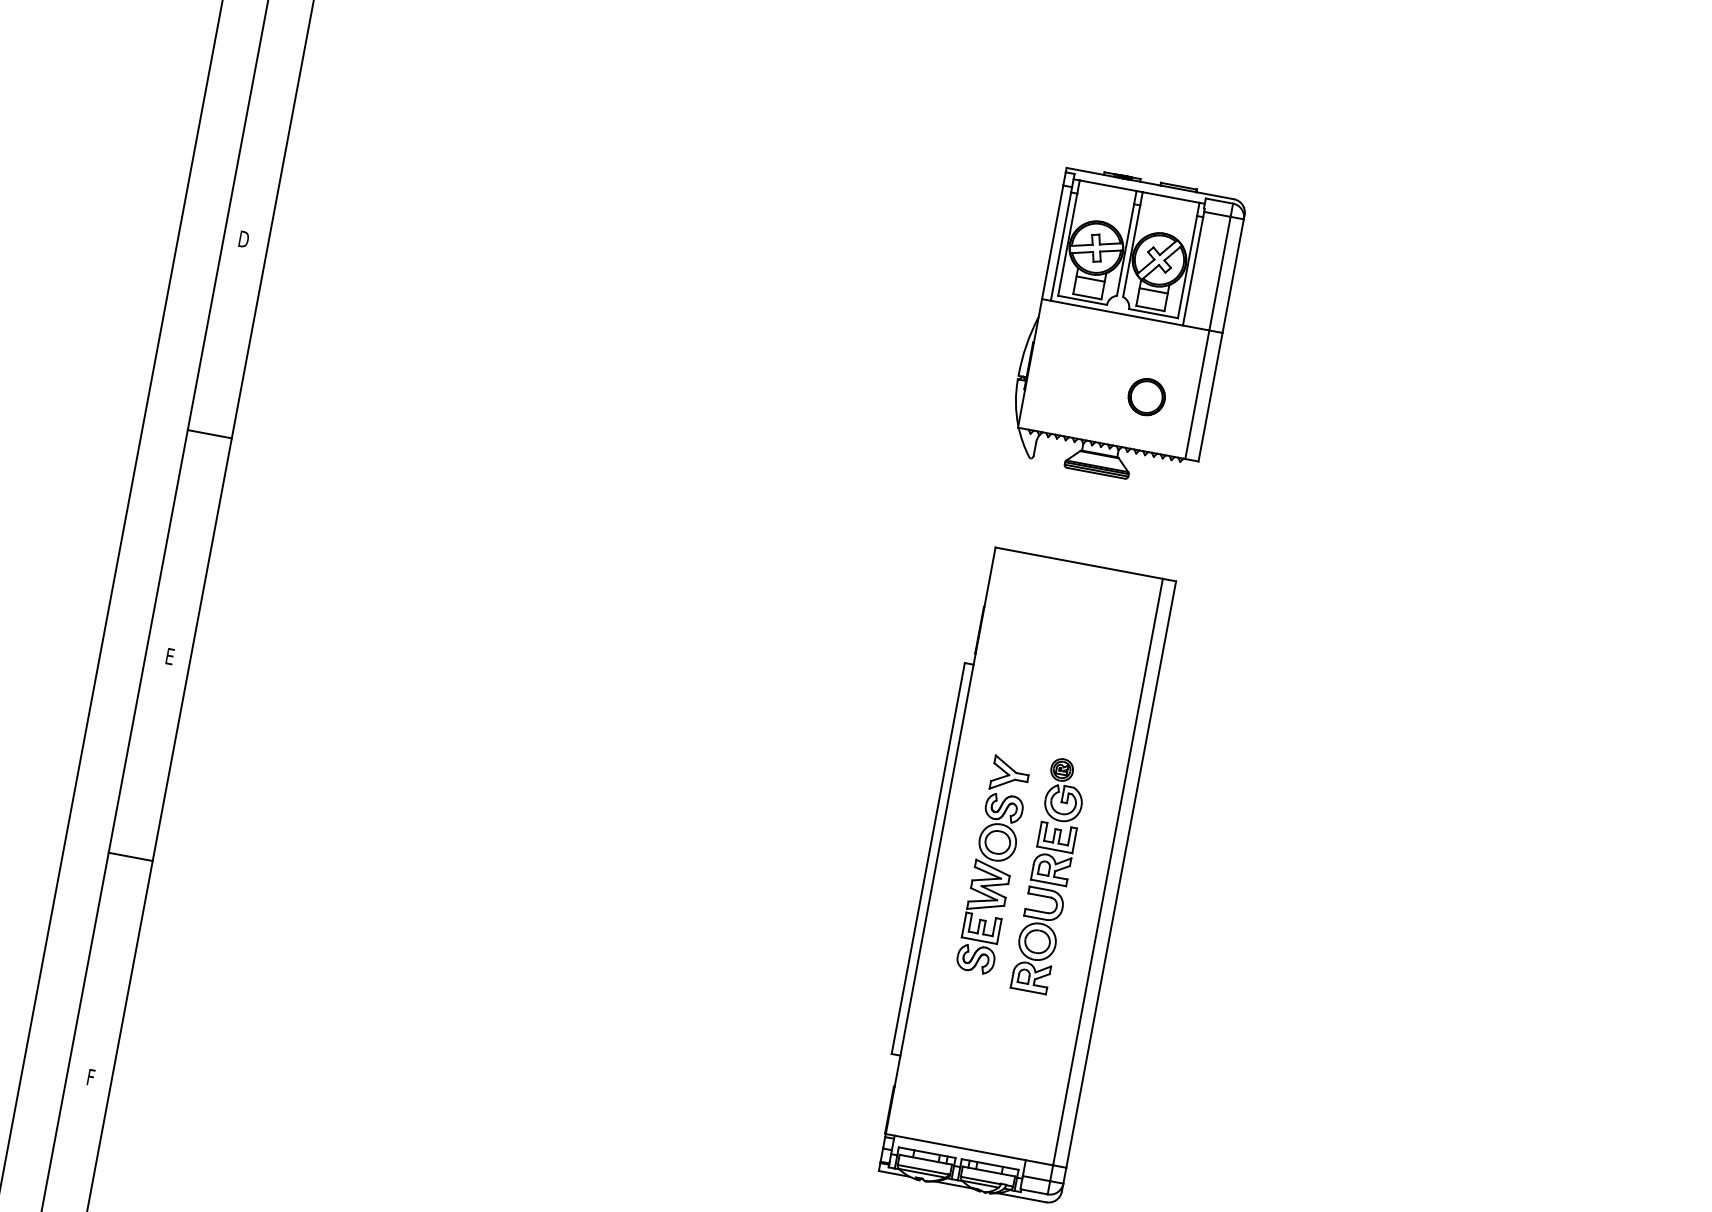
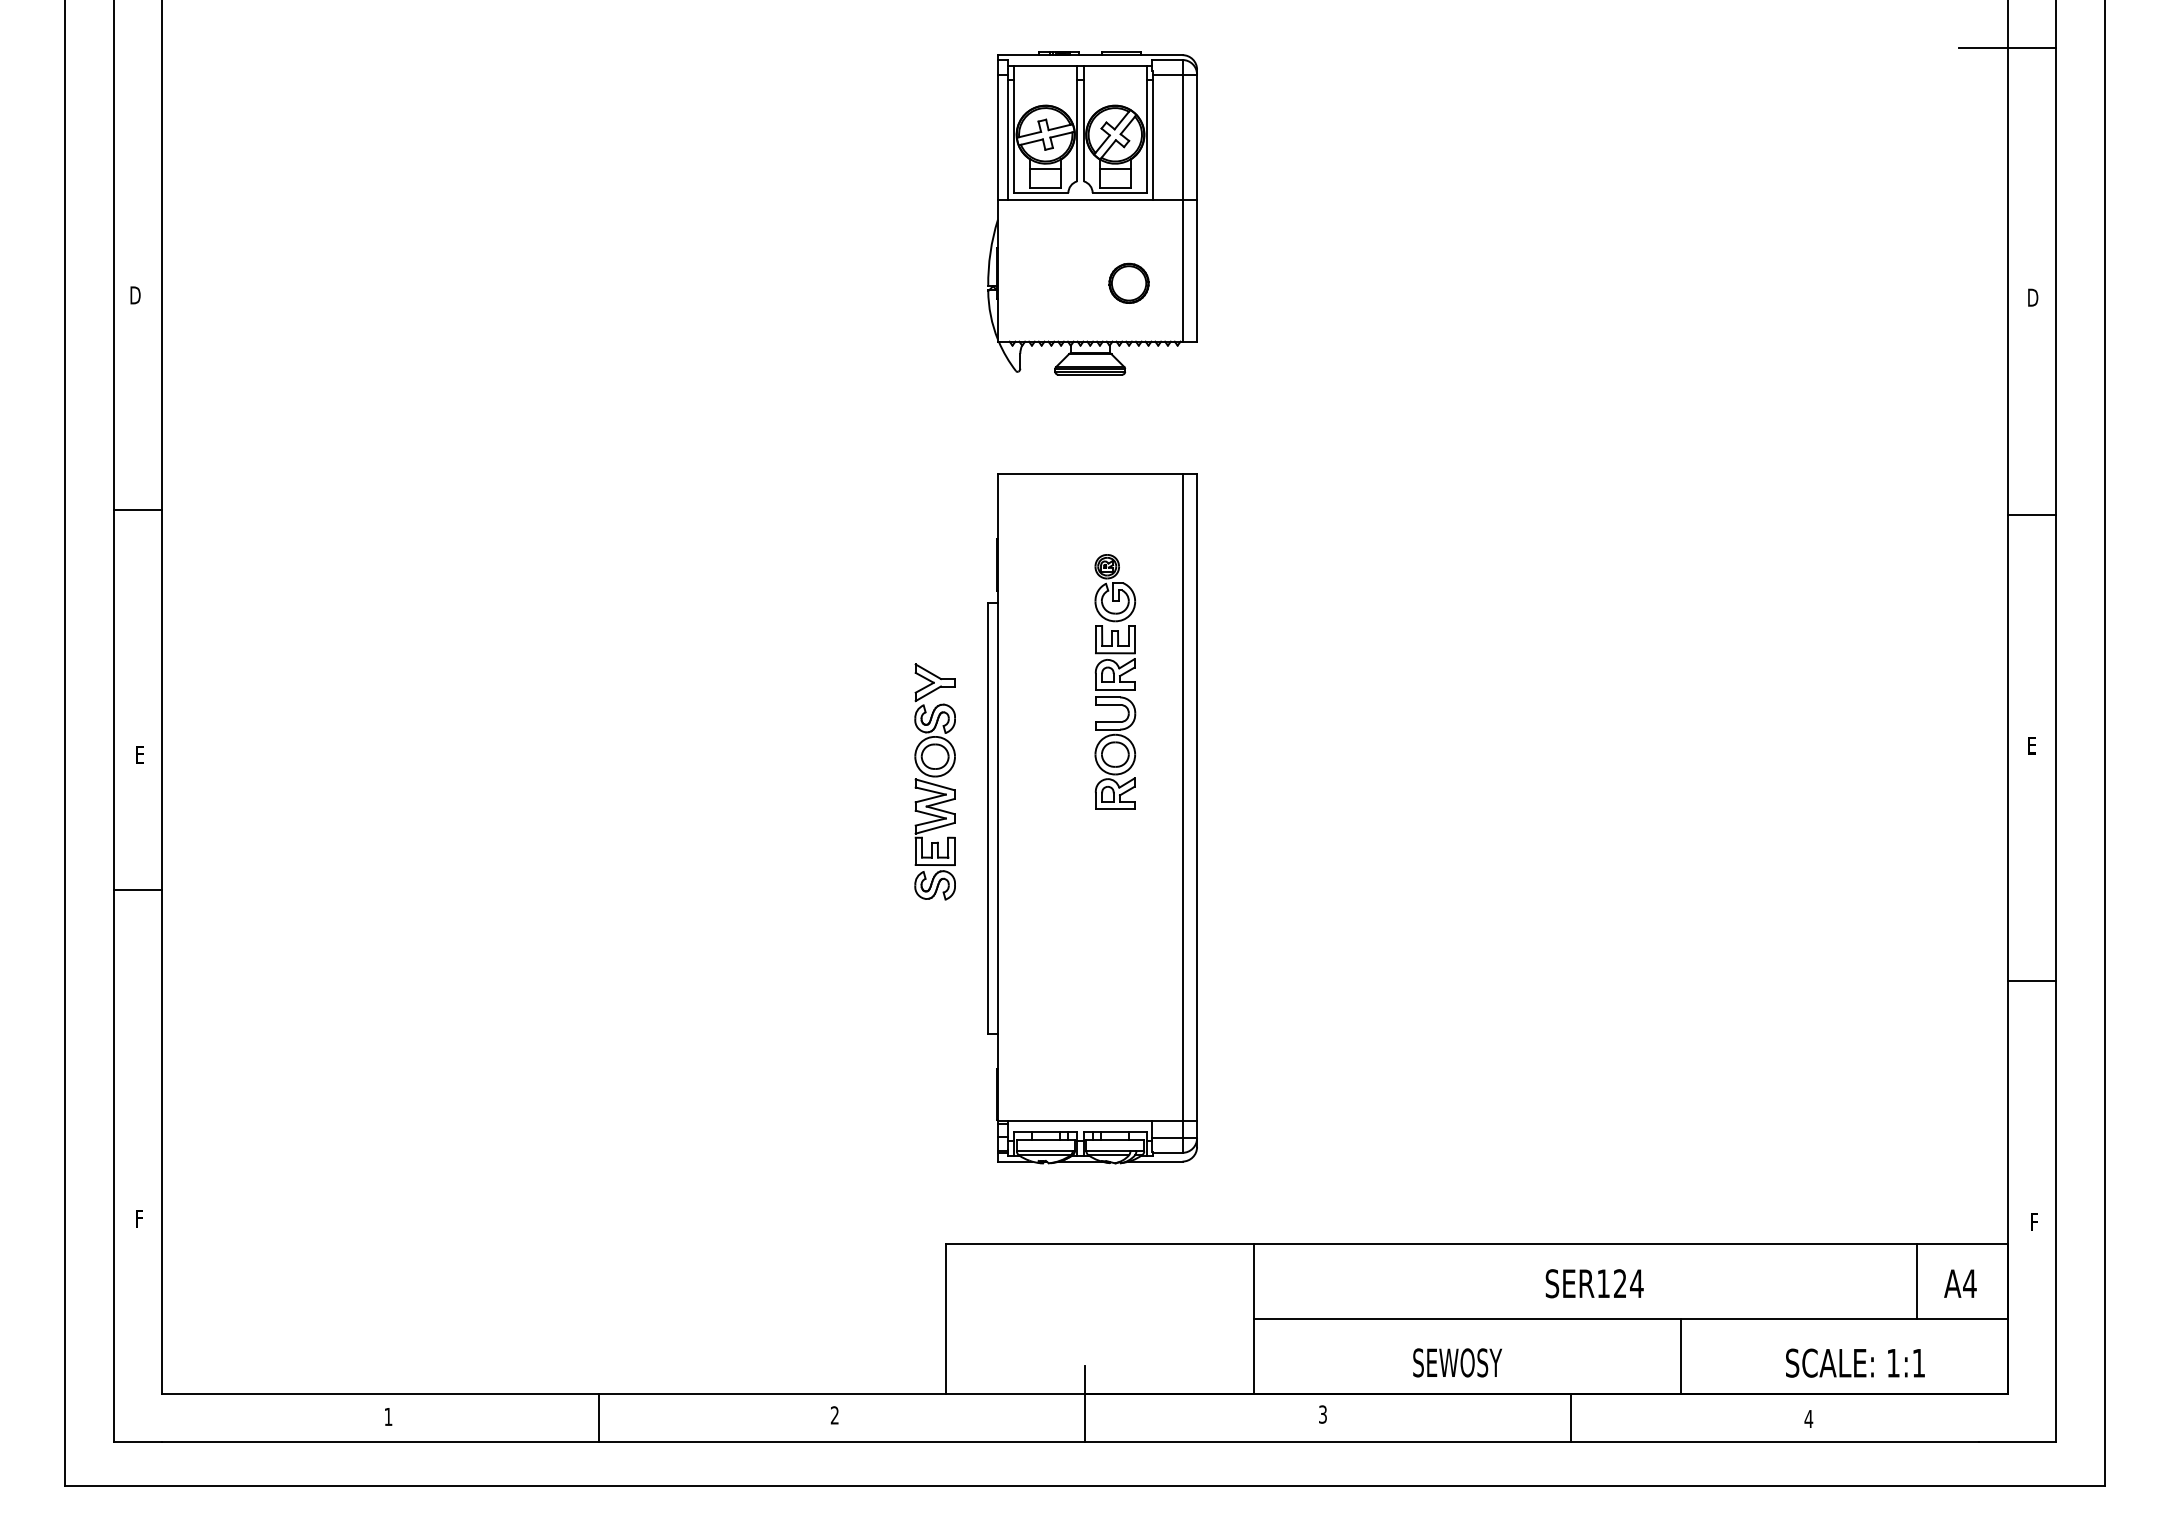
line: (130, 857) -> (137, 890), moved
part: (993, 864) -> (934, 781), moved
part: (1050, 875) -> (1115, 681), moved

